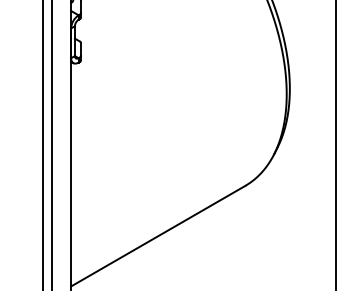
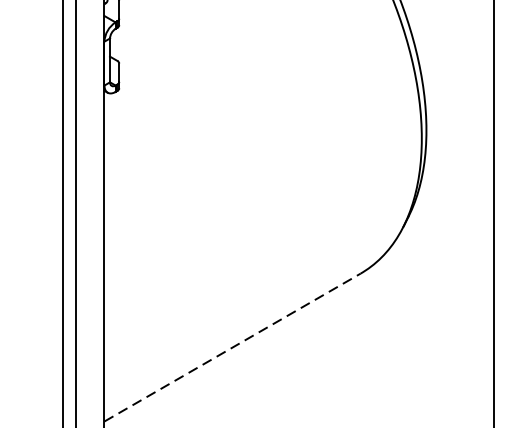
line: (158, 236) -> (233, 347), solid -> dashed

